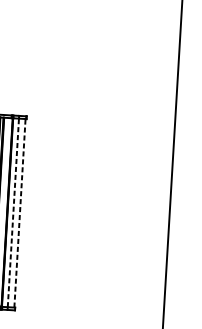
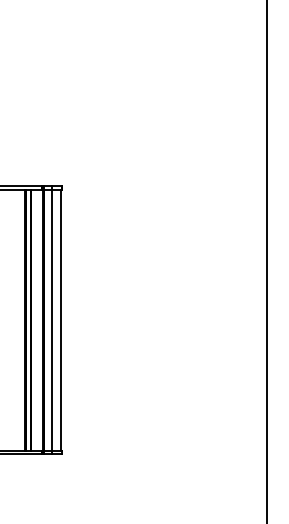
line: (13, 212) -> (51, 319), dashed -> solid
line: (19, 212) -> (60, 319), dashed -> solid

